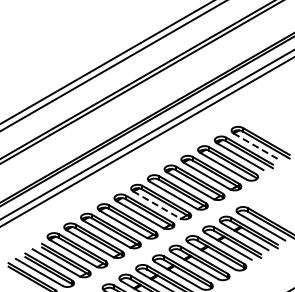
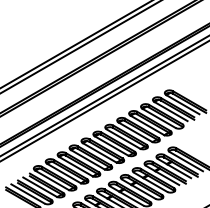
line: (257, 147) -> (183, 105), dashed -> solid
line: (156, 205) -> (111, 146), dashed -> solid

